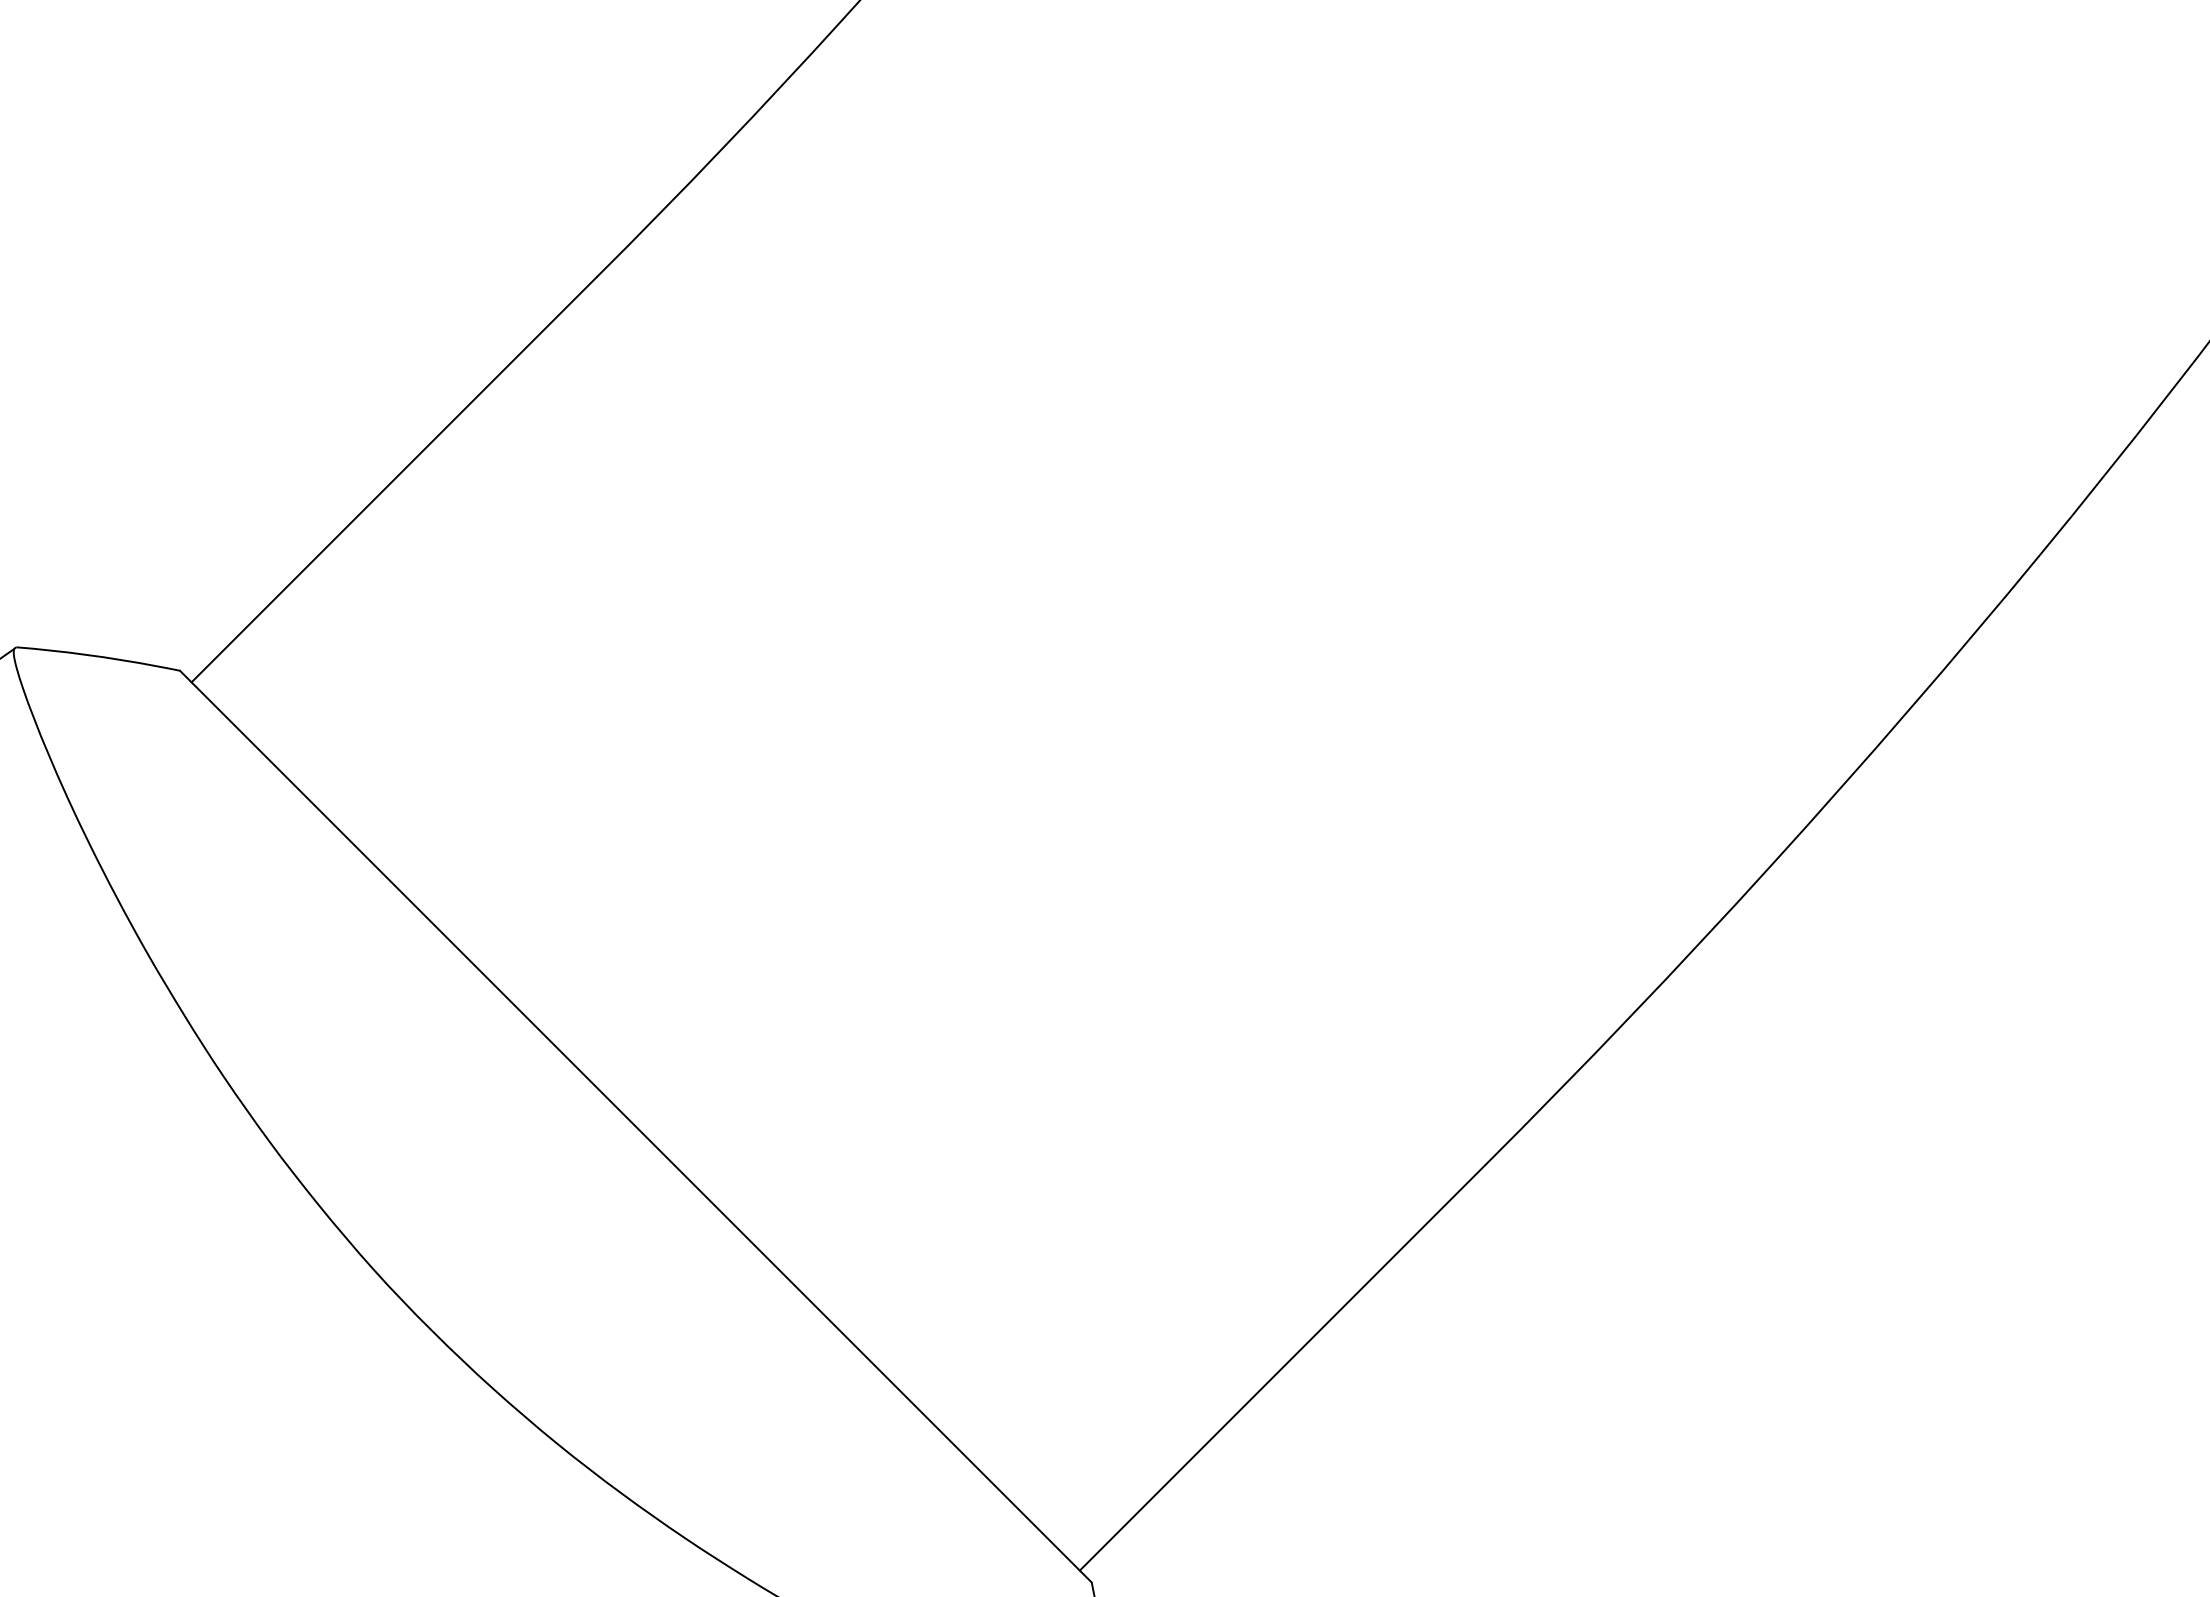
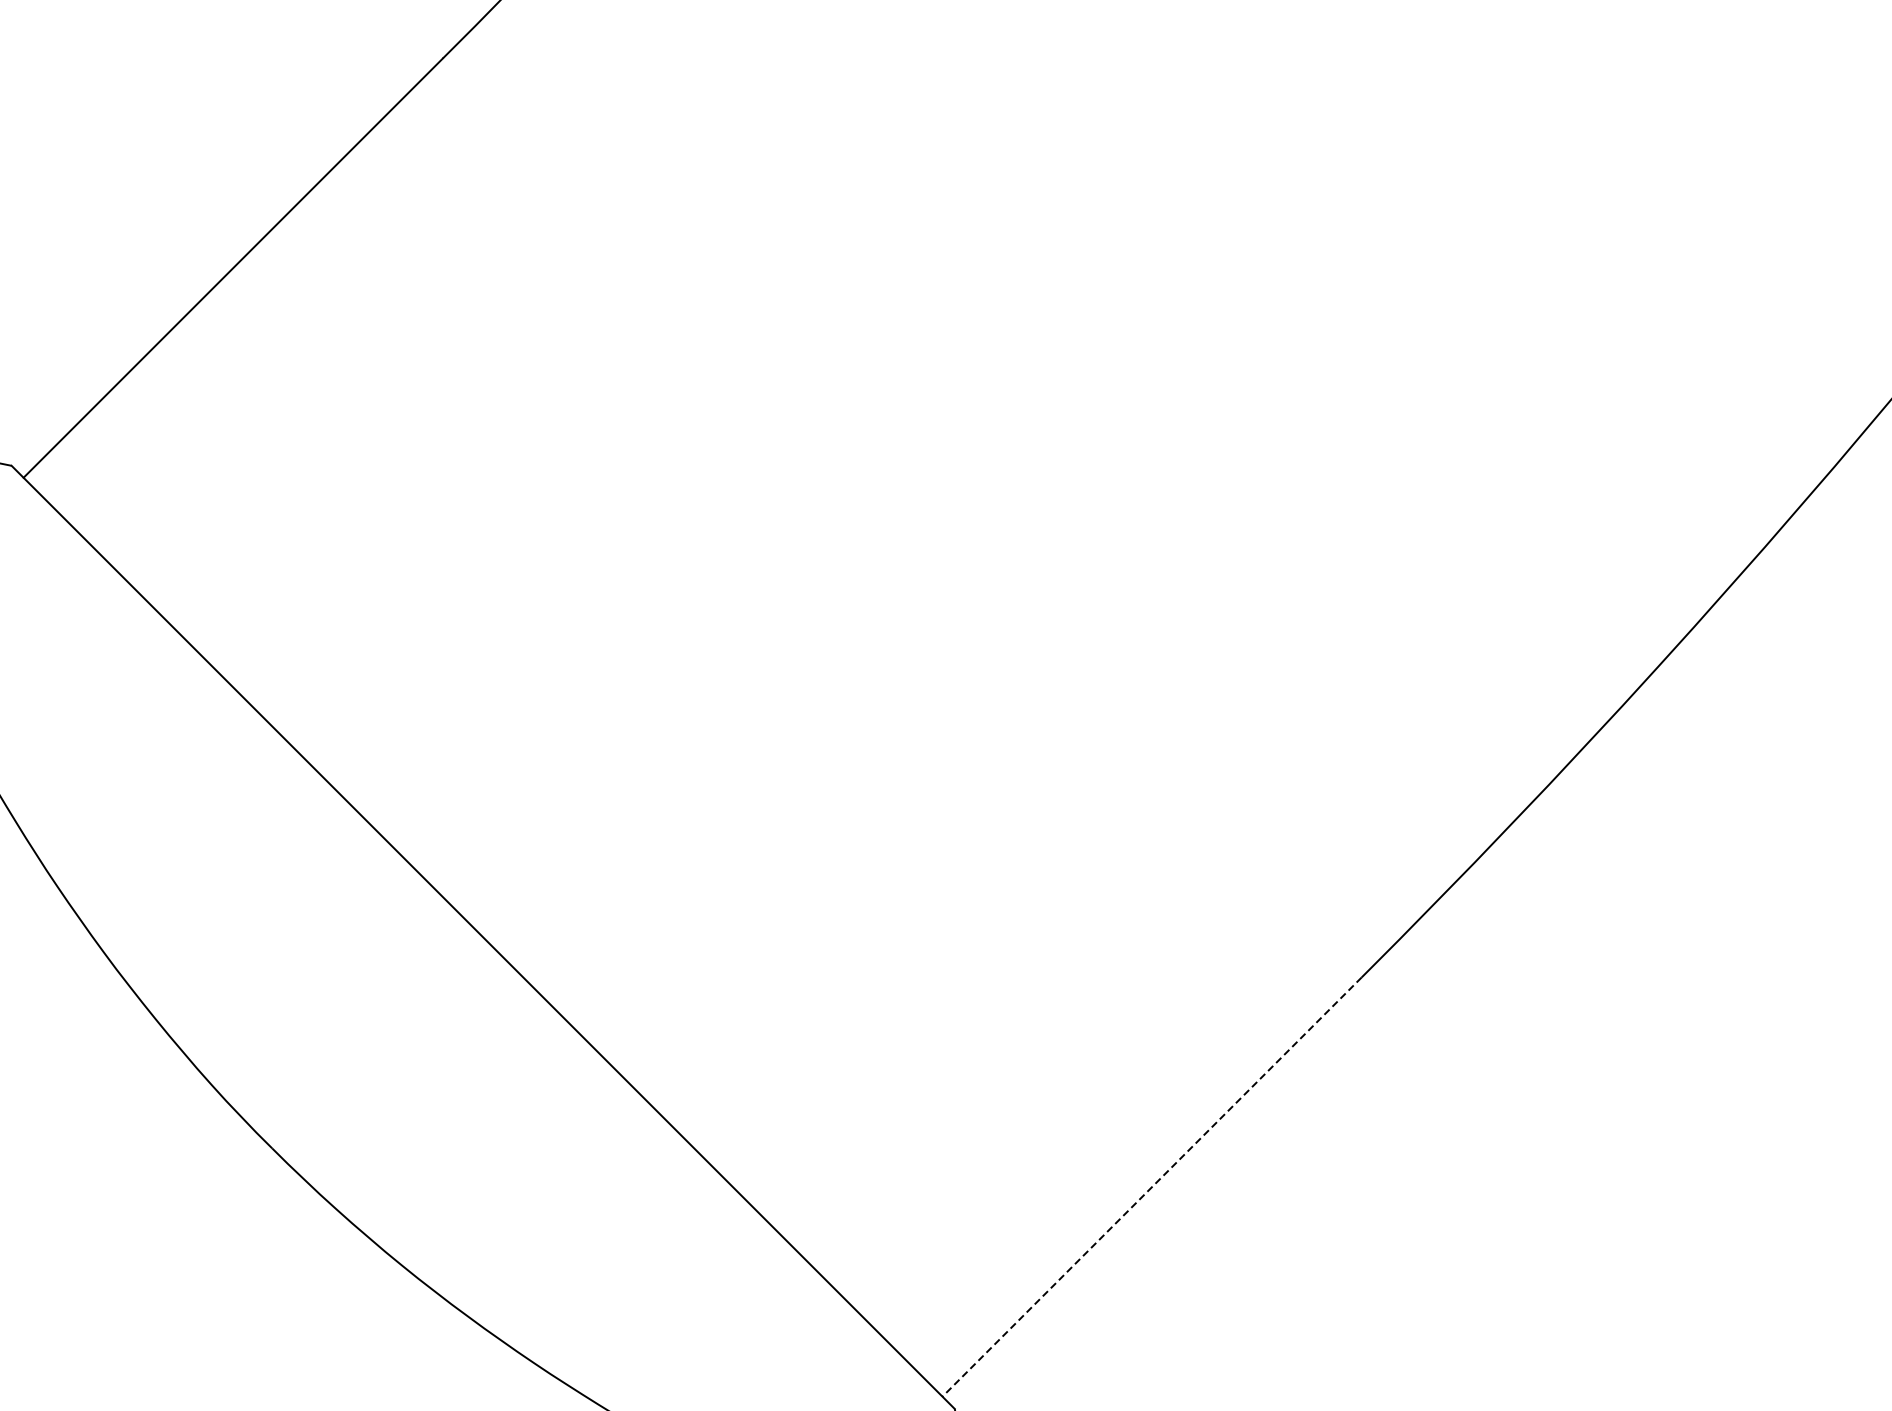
line: (1282, 1367) -> (1152, 1186), solid -> dashed

